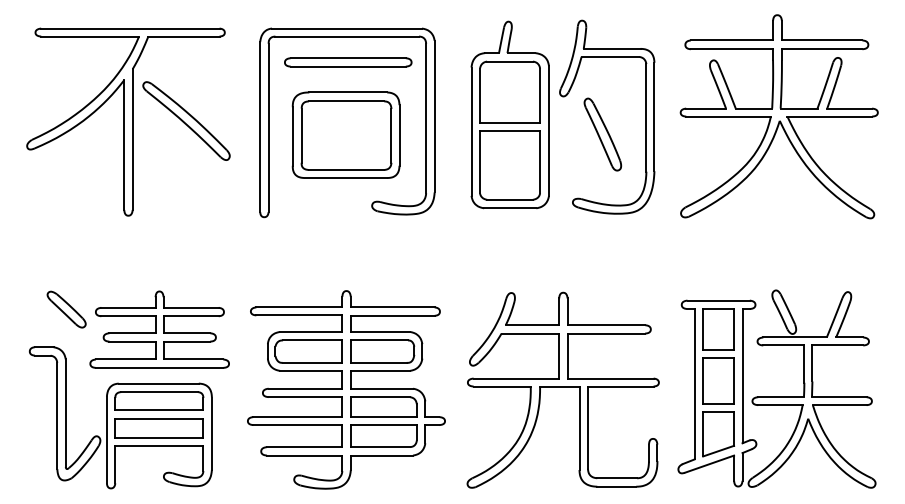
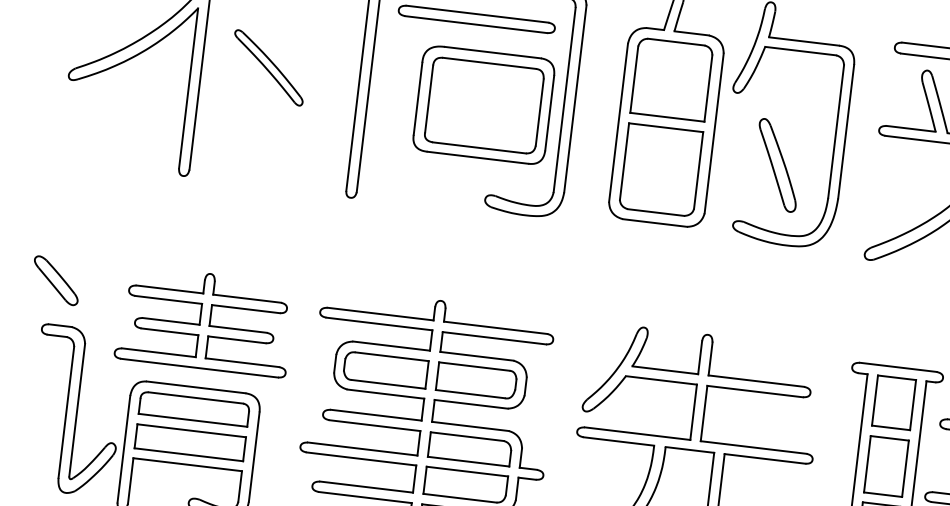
part: (186, 120) -> (268, 67), size x0.7
part: (345, 134) -> (483, 104), moved
part: (602, 134) -> (777, 165), moved
part: (66, 309) -> (56, 280), moved

